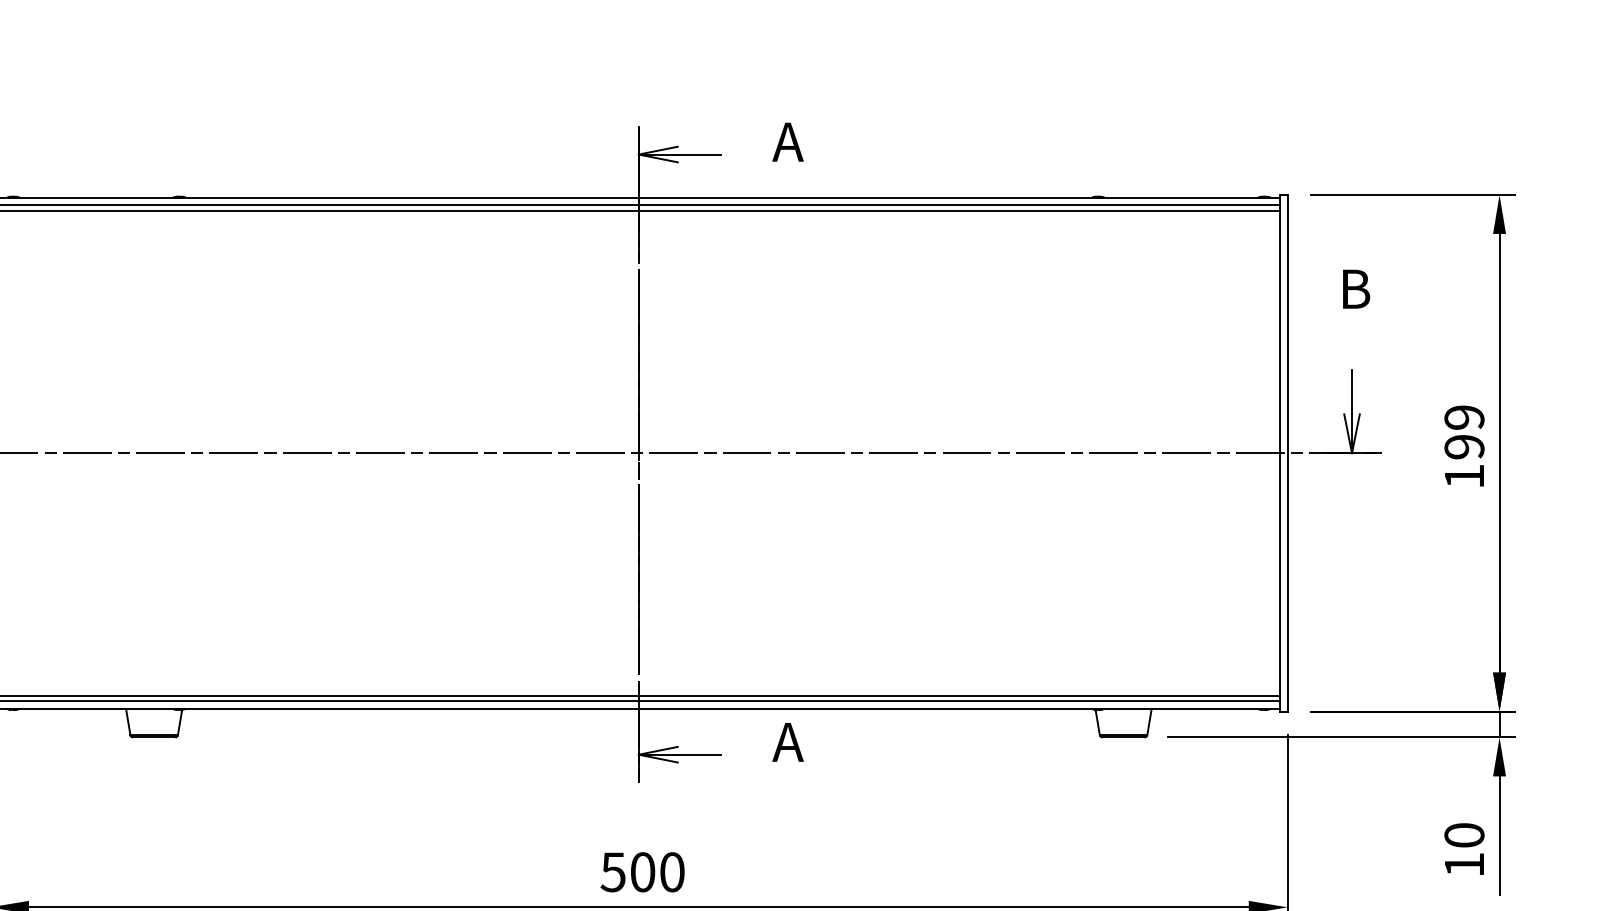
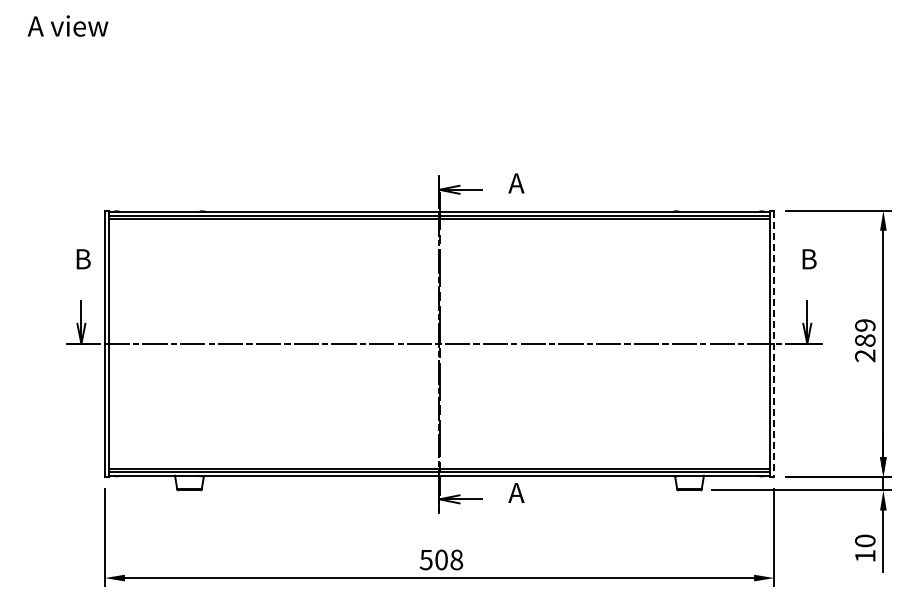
line: (1288, 454) -> (774, 344), solid -> dashed
text: (1464, 462) -> (865, 348), 199 -> 289
text: (671, 873) -> (456, 560), 500 -> 508

